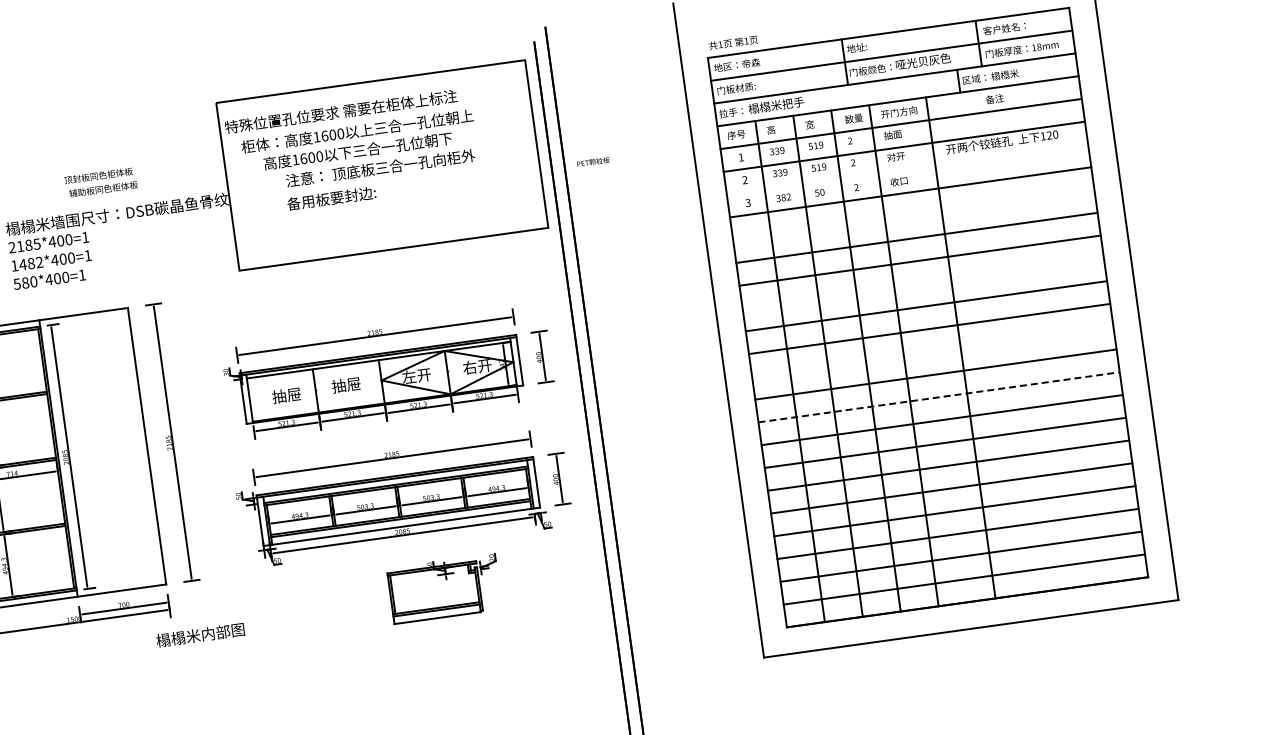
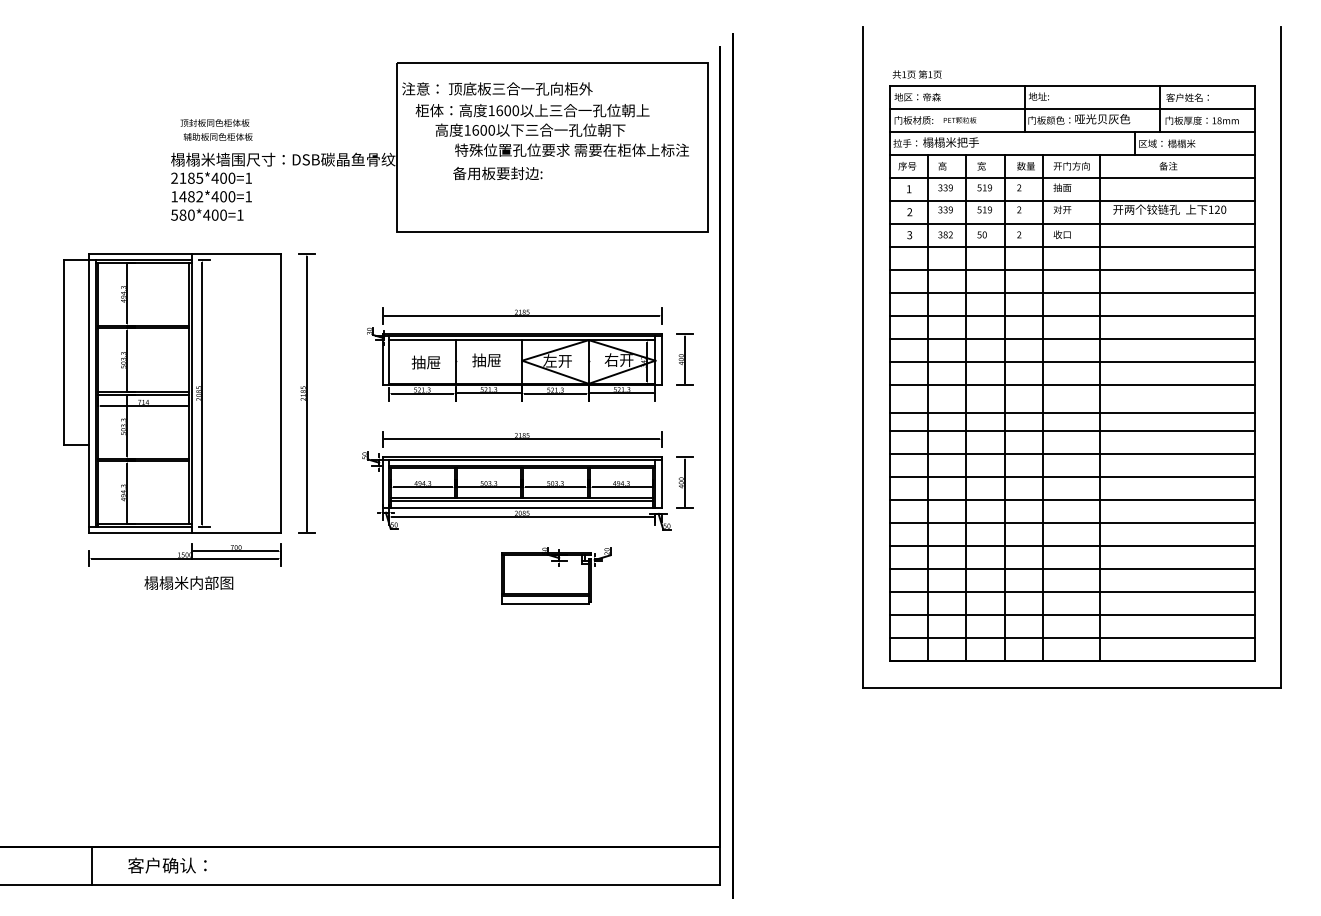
text: (340, 111) -> (518, 88), 特殊位置孔位要求 需要在柜体上标注 -> 注意： 顶底板三合一孔向柜外
text: (592, 162) -> (959, 120), moved
text: (401, 164) -> (571, 149), 注意： 顶底板三合一孔向柜外 -> 特殊位置孔位要求 需要在柜体上标注
line: (906, 170) -> (1071, 224), added
text: (100, 182) -> (216, 129), moved
line: (913, 215) -> (1071, 270), added
line: (922, 284) -> (1071, 339), added
line: (932, 356) -> (1071, 412), added
line: (939, 396) -> (1072, 453), dashed -> solid
text: (200, 634) -> (188, 582), moved

